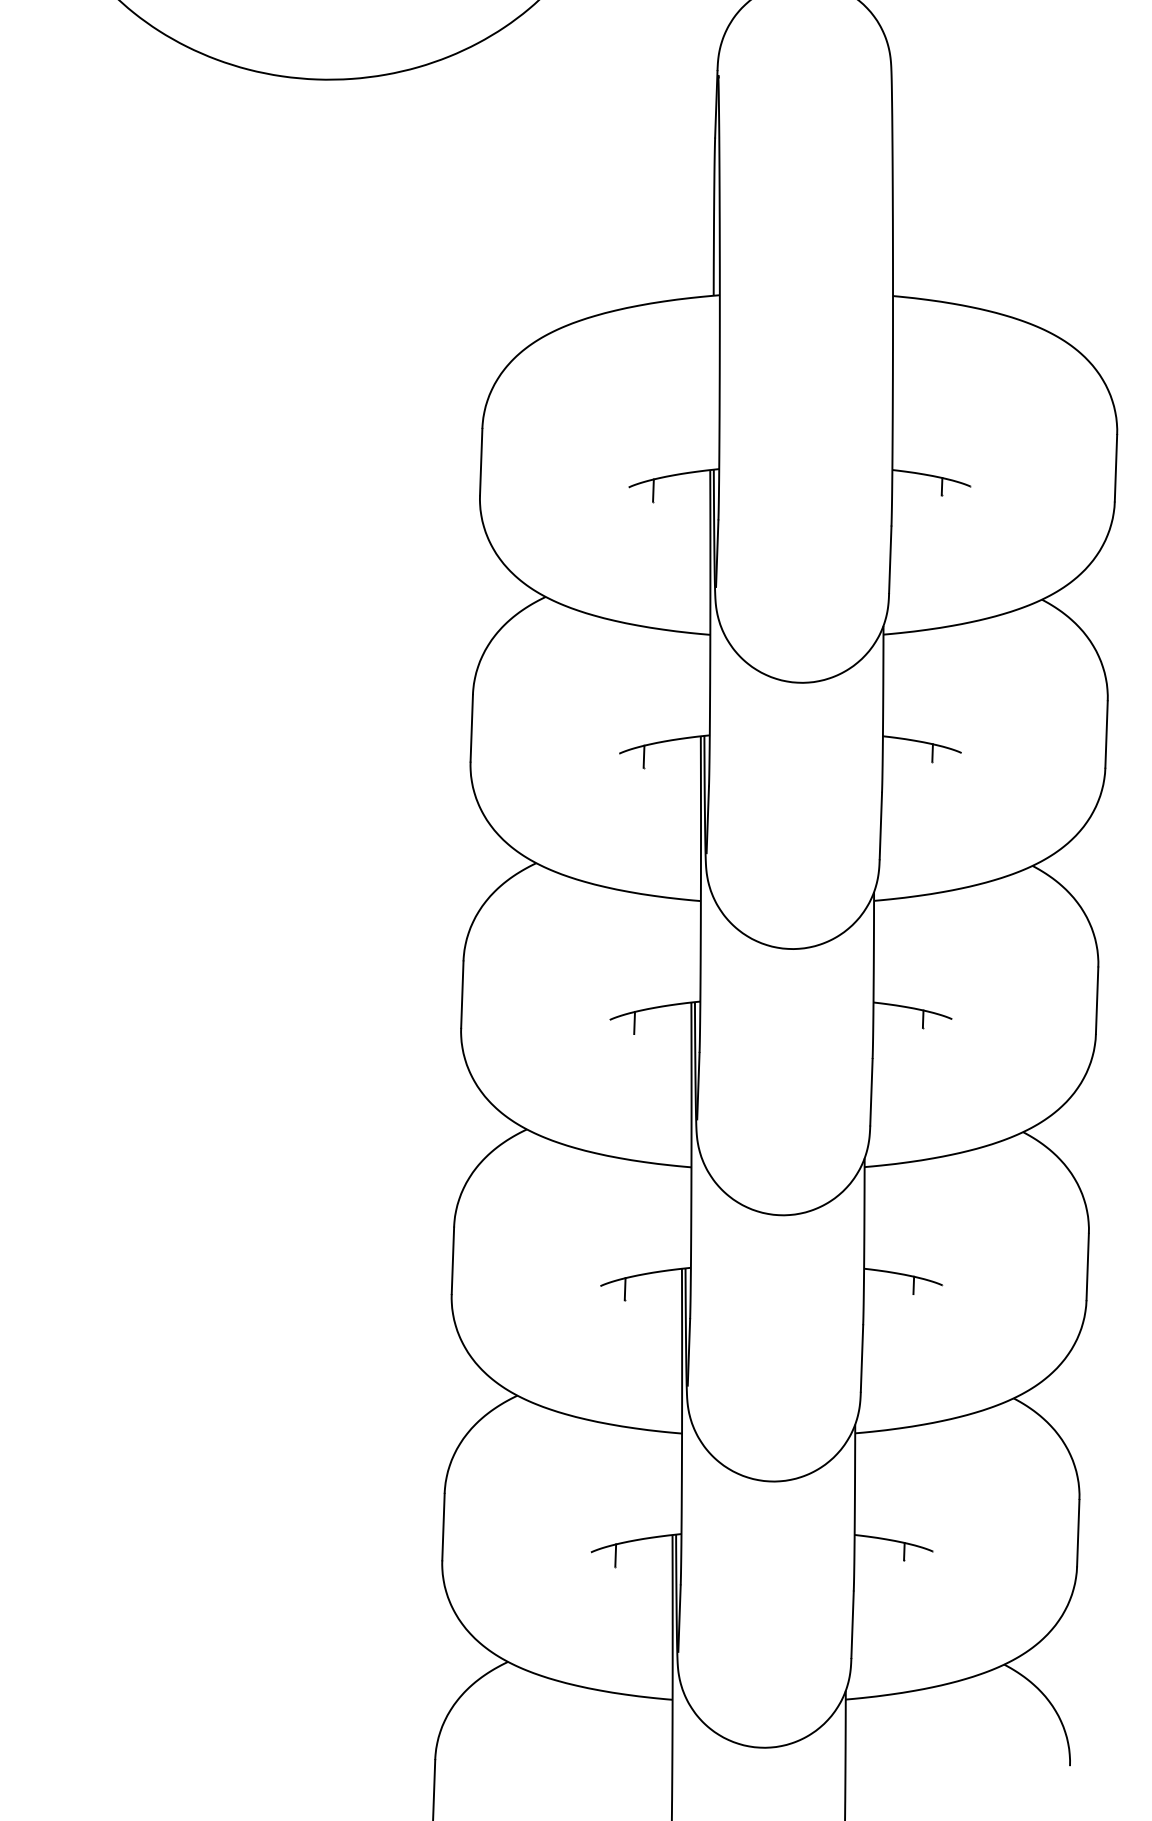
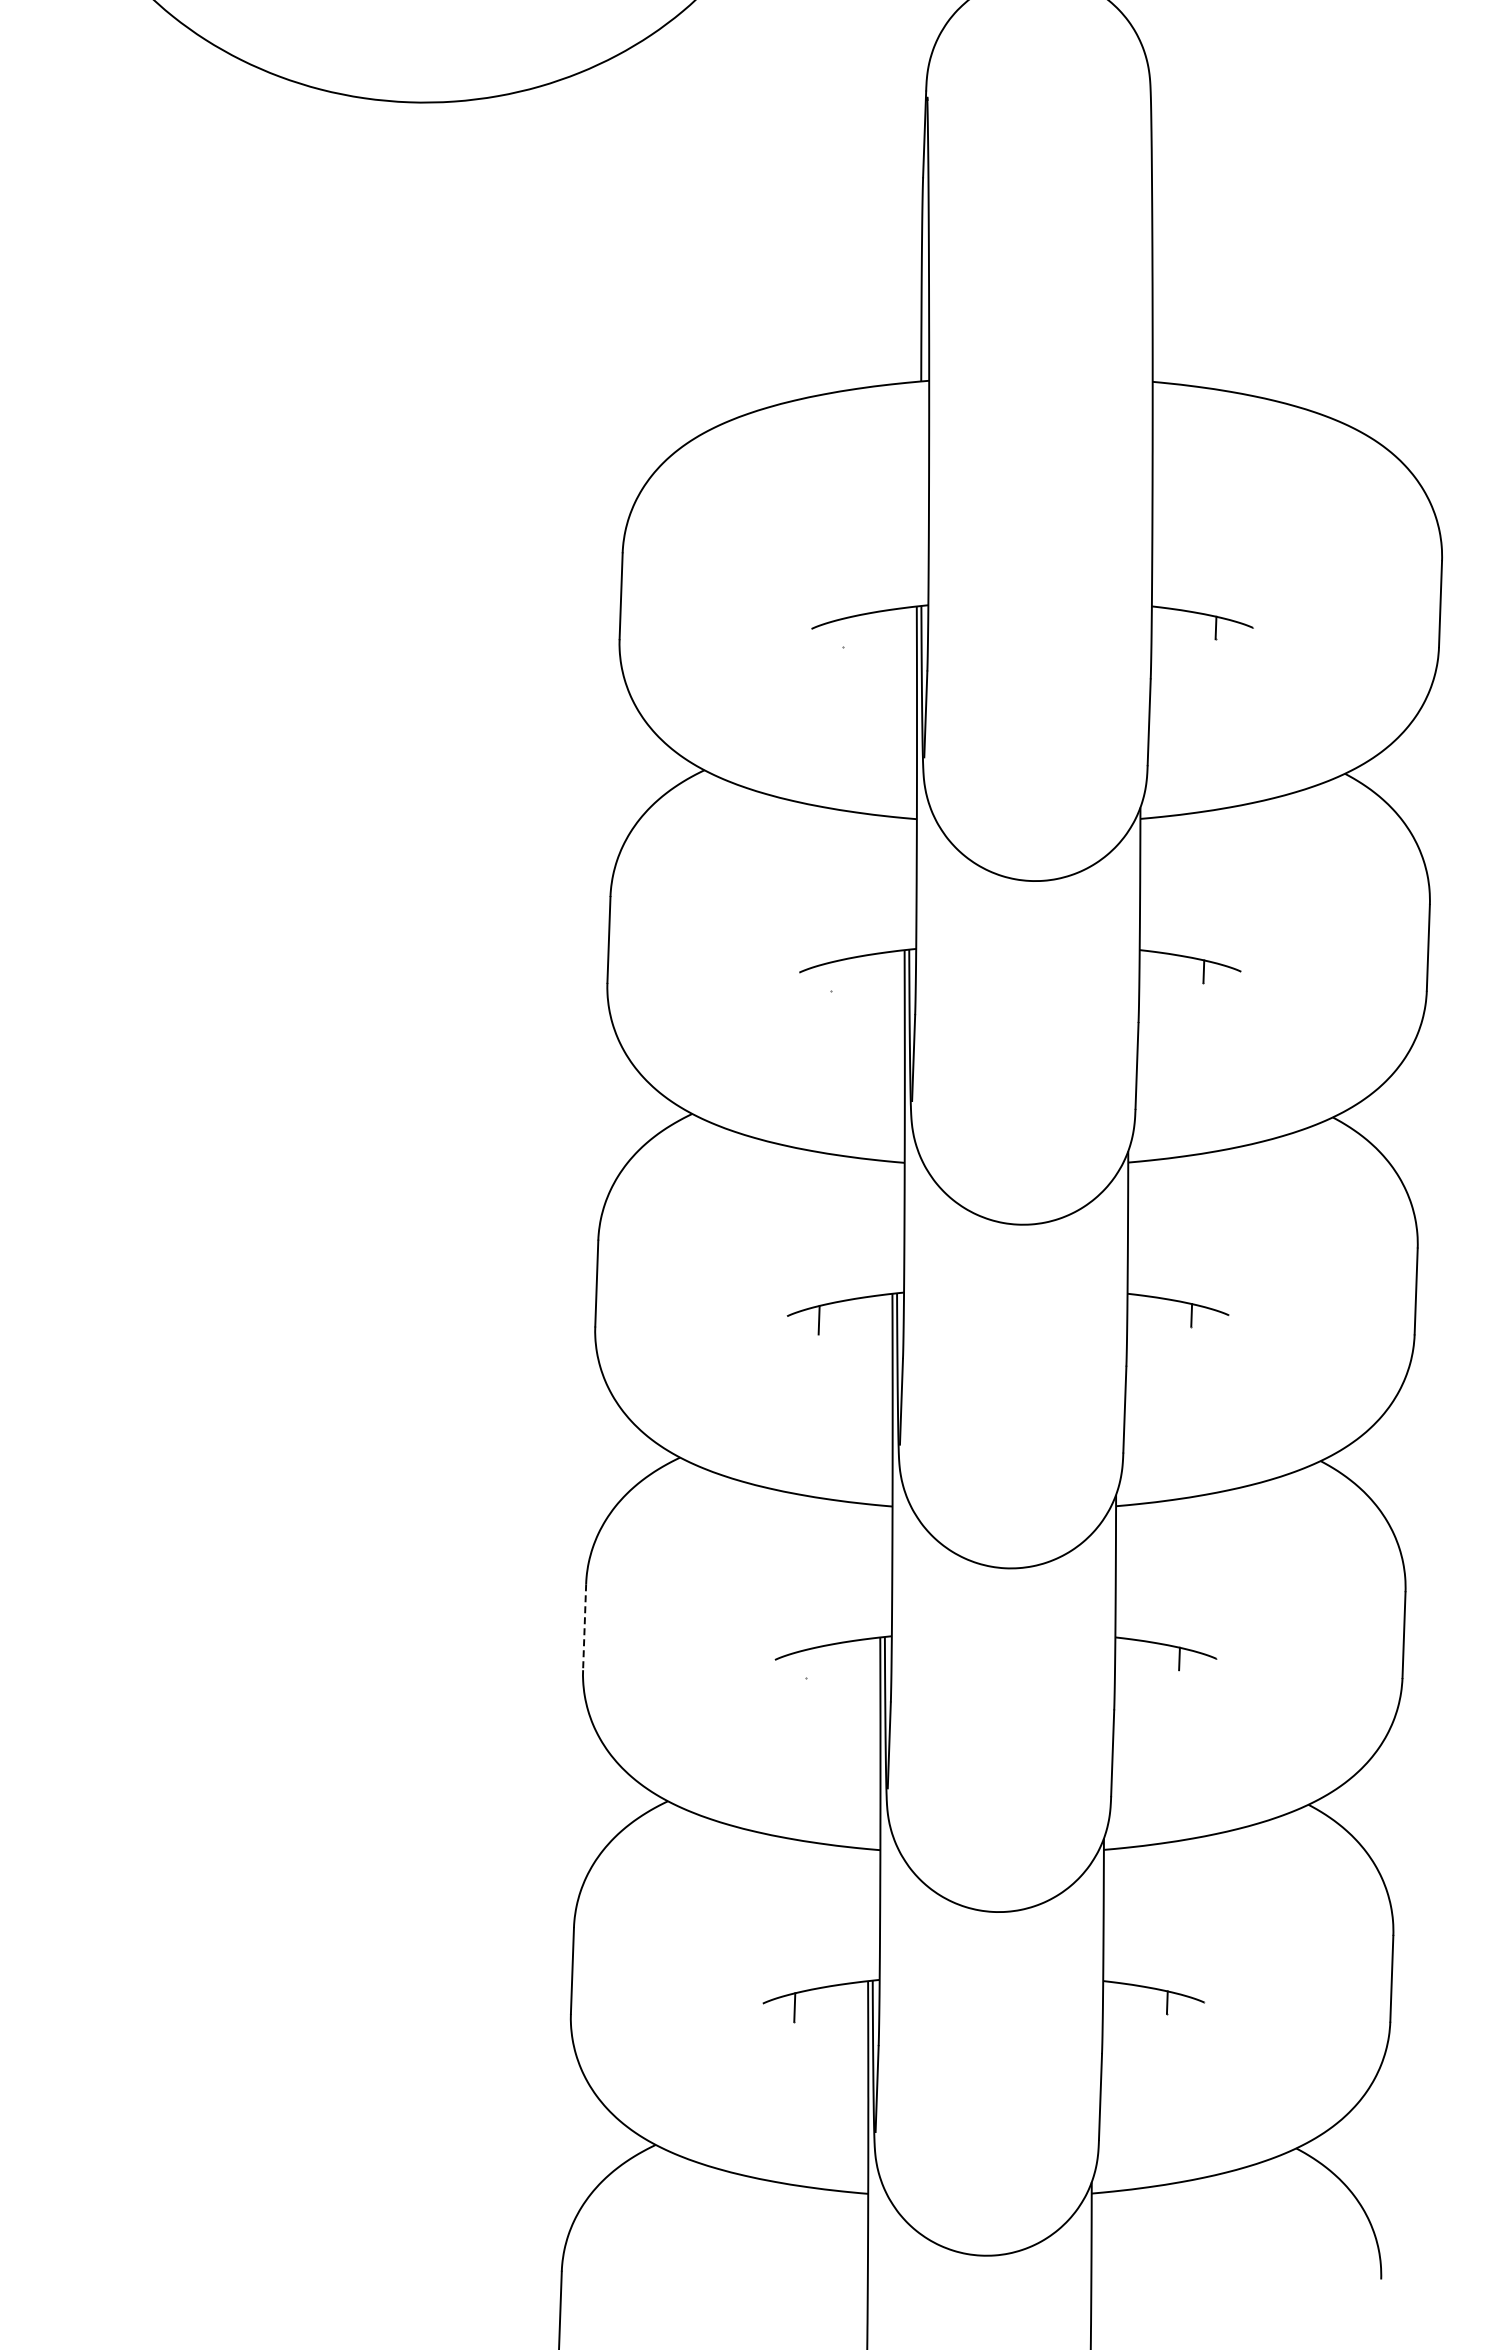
line: (652, 490) -> (842, 632), removed
line: (643, 756) -> (830, 976), removed
line: (452, 1261) -> (584, 1627), solid -> dashed
line: (624, 1288) -> (806, 1663), removed

